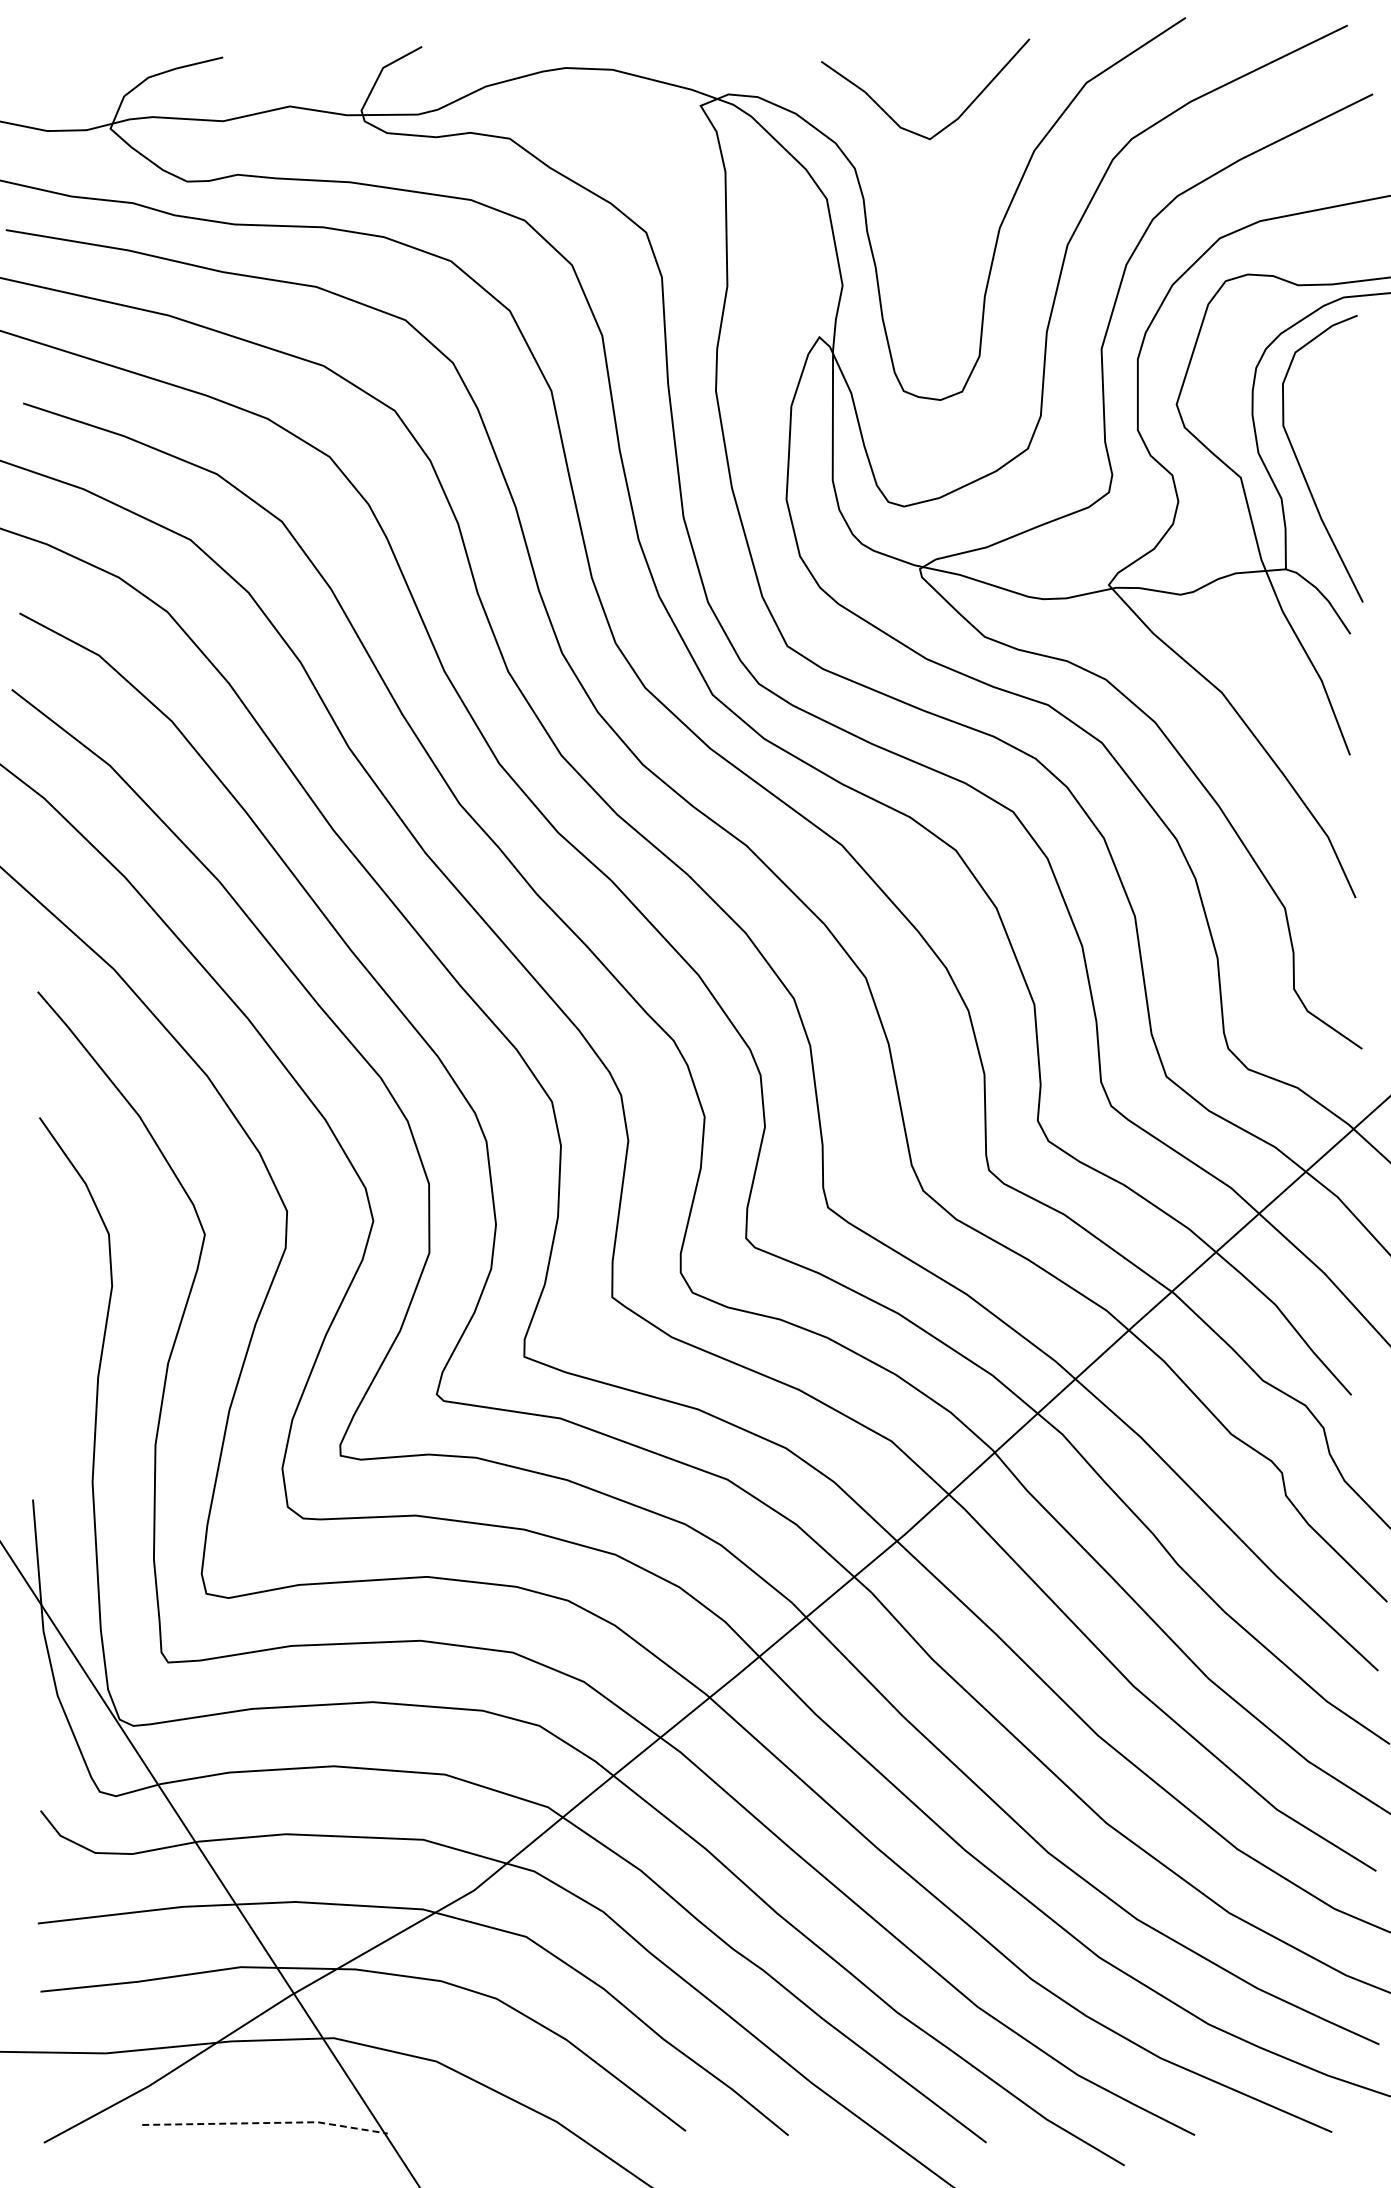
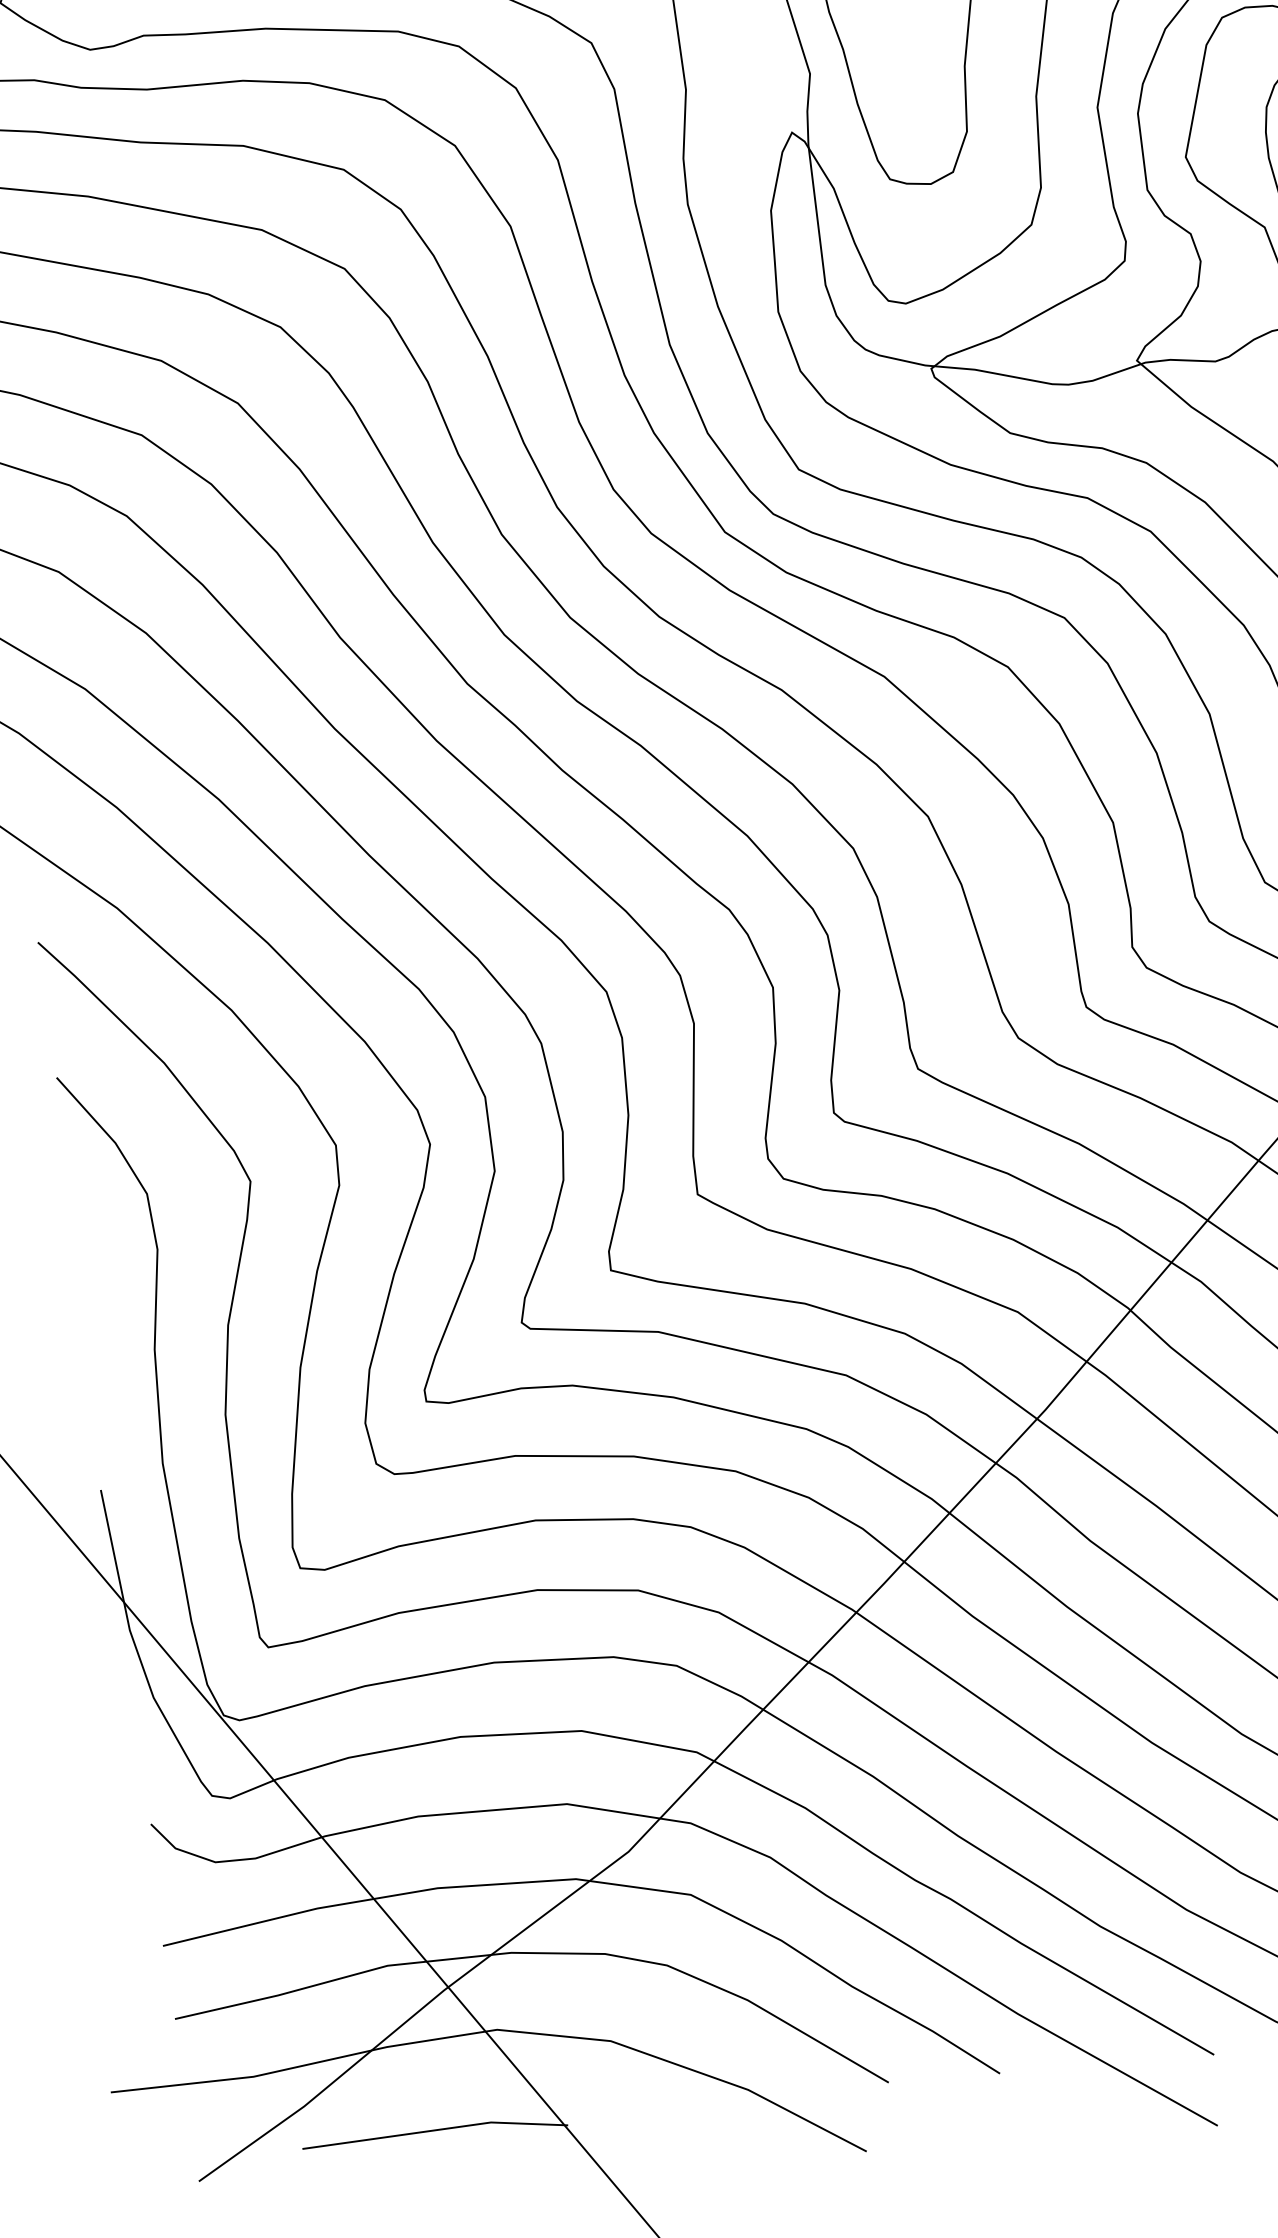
line: (266, 2123) -> (436, 2130), dashed -> solid

